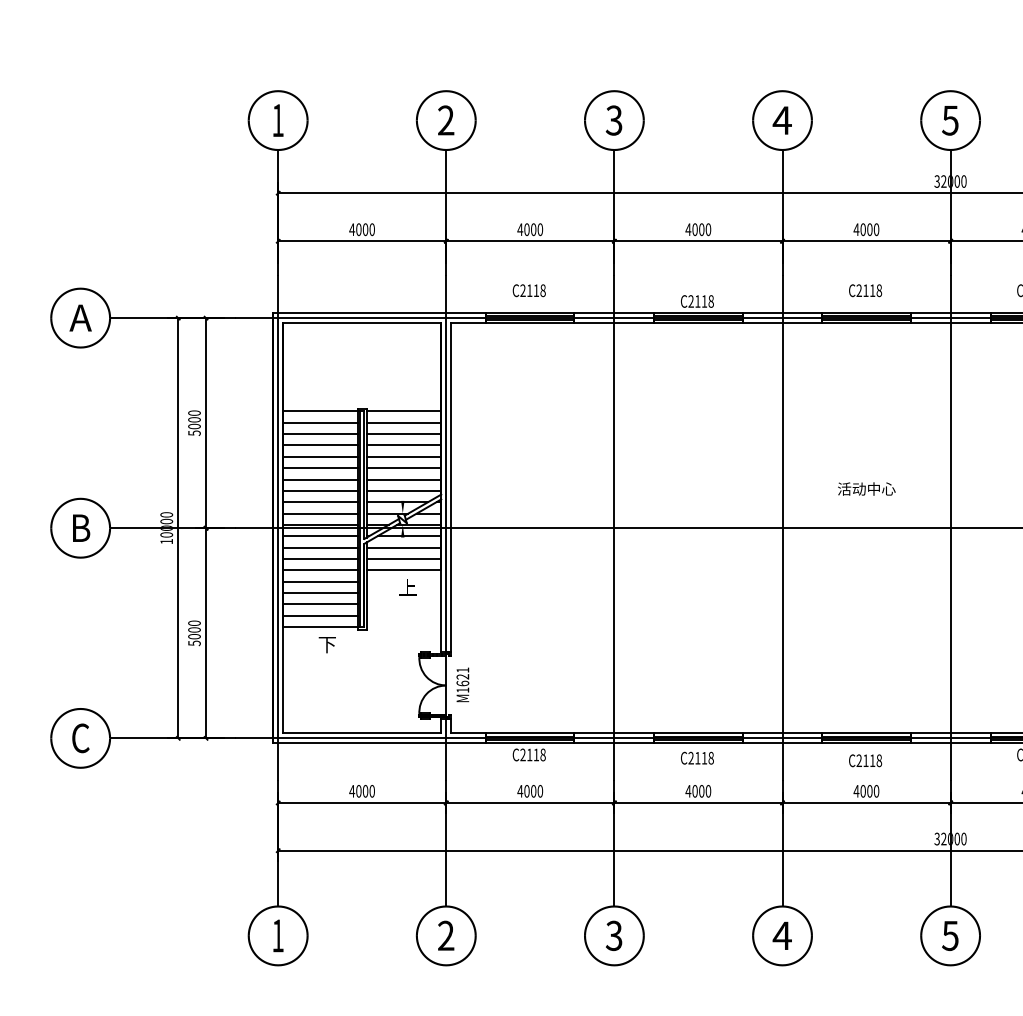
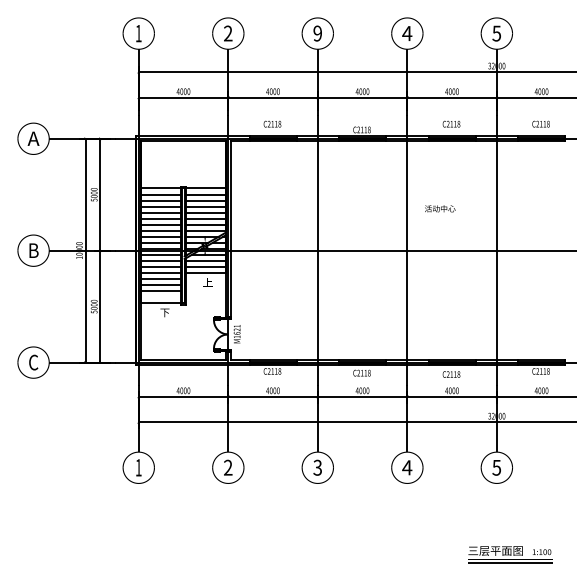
text: (613, 120) -> (317, 33), 3 -> 9
text: (867, 488) -> (440, 208), moved
line: (320, 616) -> (161, 297), removed

